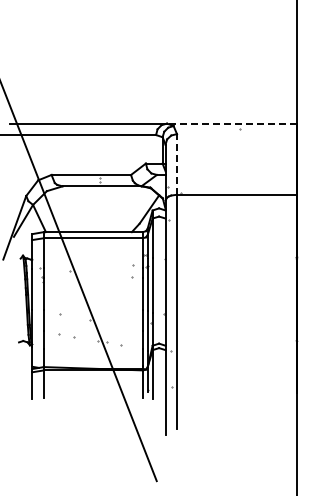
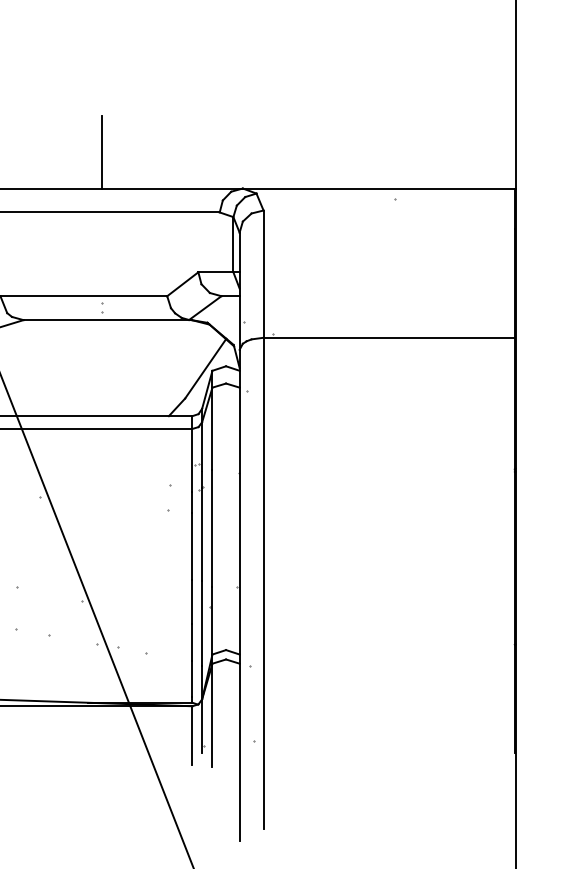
line: (99, 106) -> (100, 152), added
line: (231, 123) -> (377, 188), dashed -> solid
line: (177, 163) -> (264, 272), dashed -> solid

